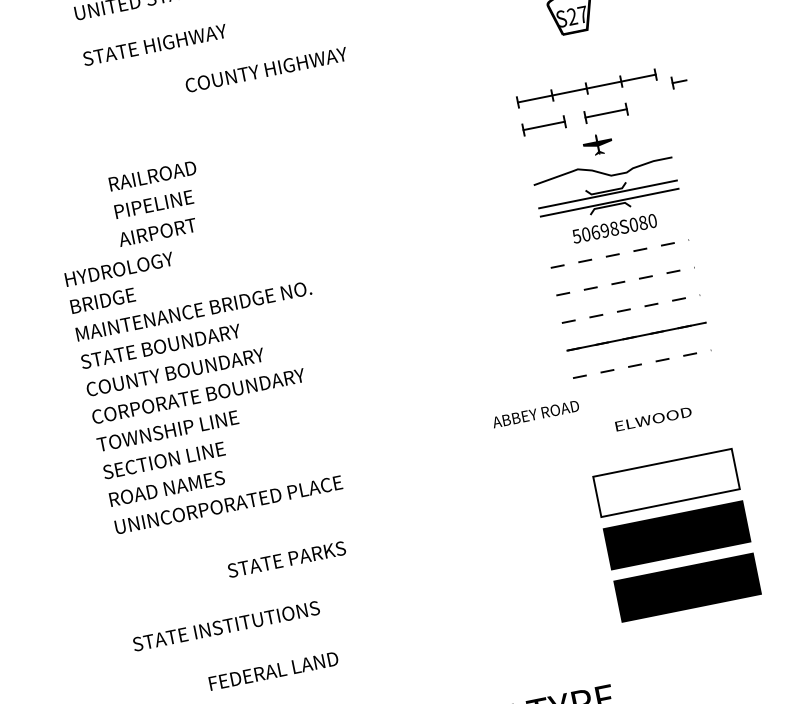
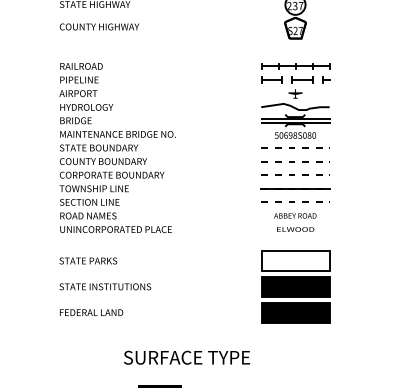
text: (266, 69) -> (99, 26), moved
part: (679, 80) -> (326, 79), moved
text: (206, 380) -> (117, 168), moved
text: (535, 413) -> (295, 215), moved
text: (286, 558) -> (88, 260), moved
text: (226, 625) -> (105, 286), moved

